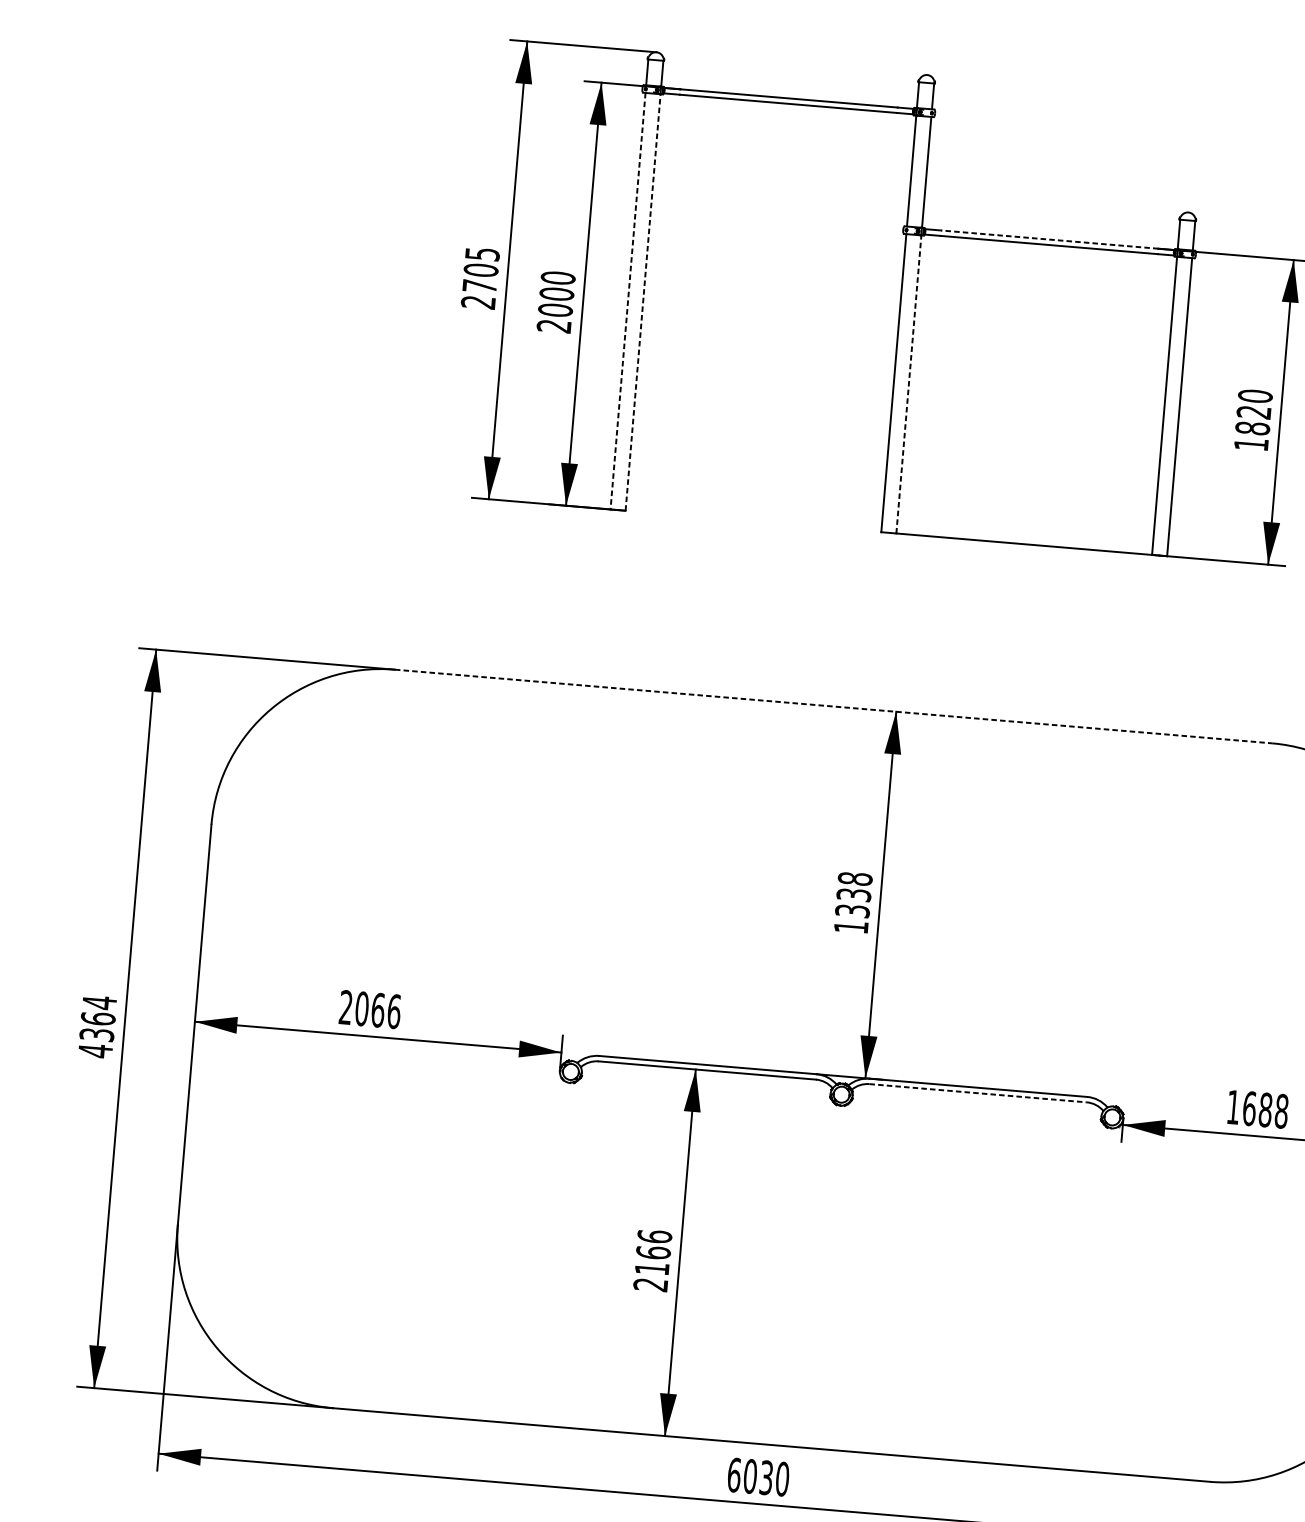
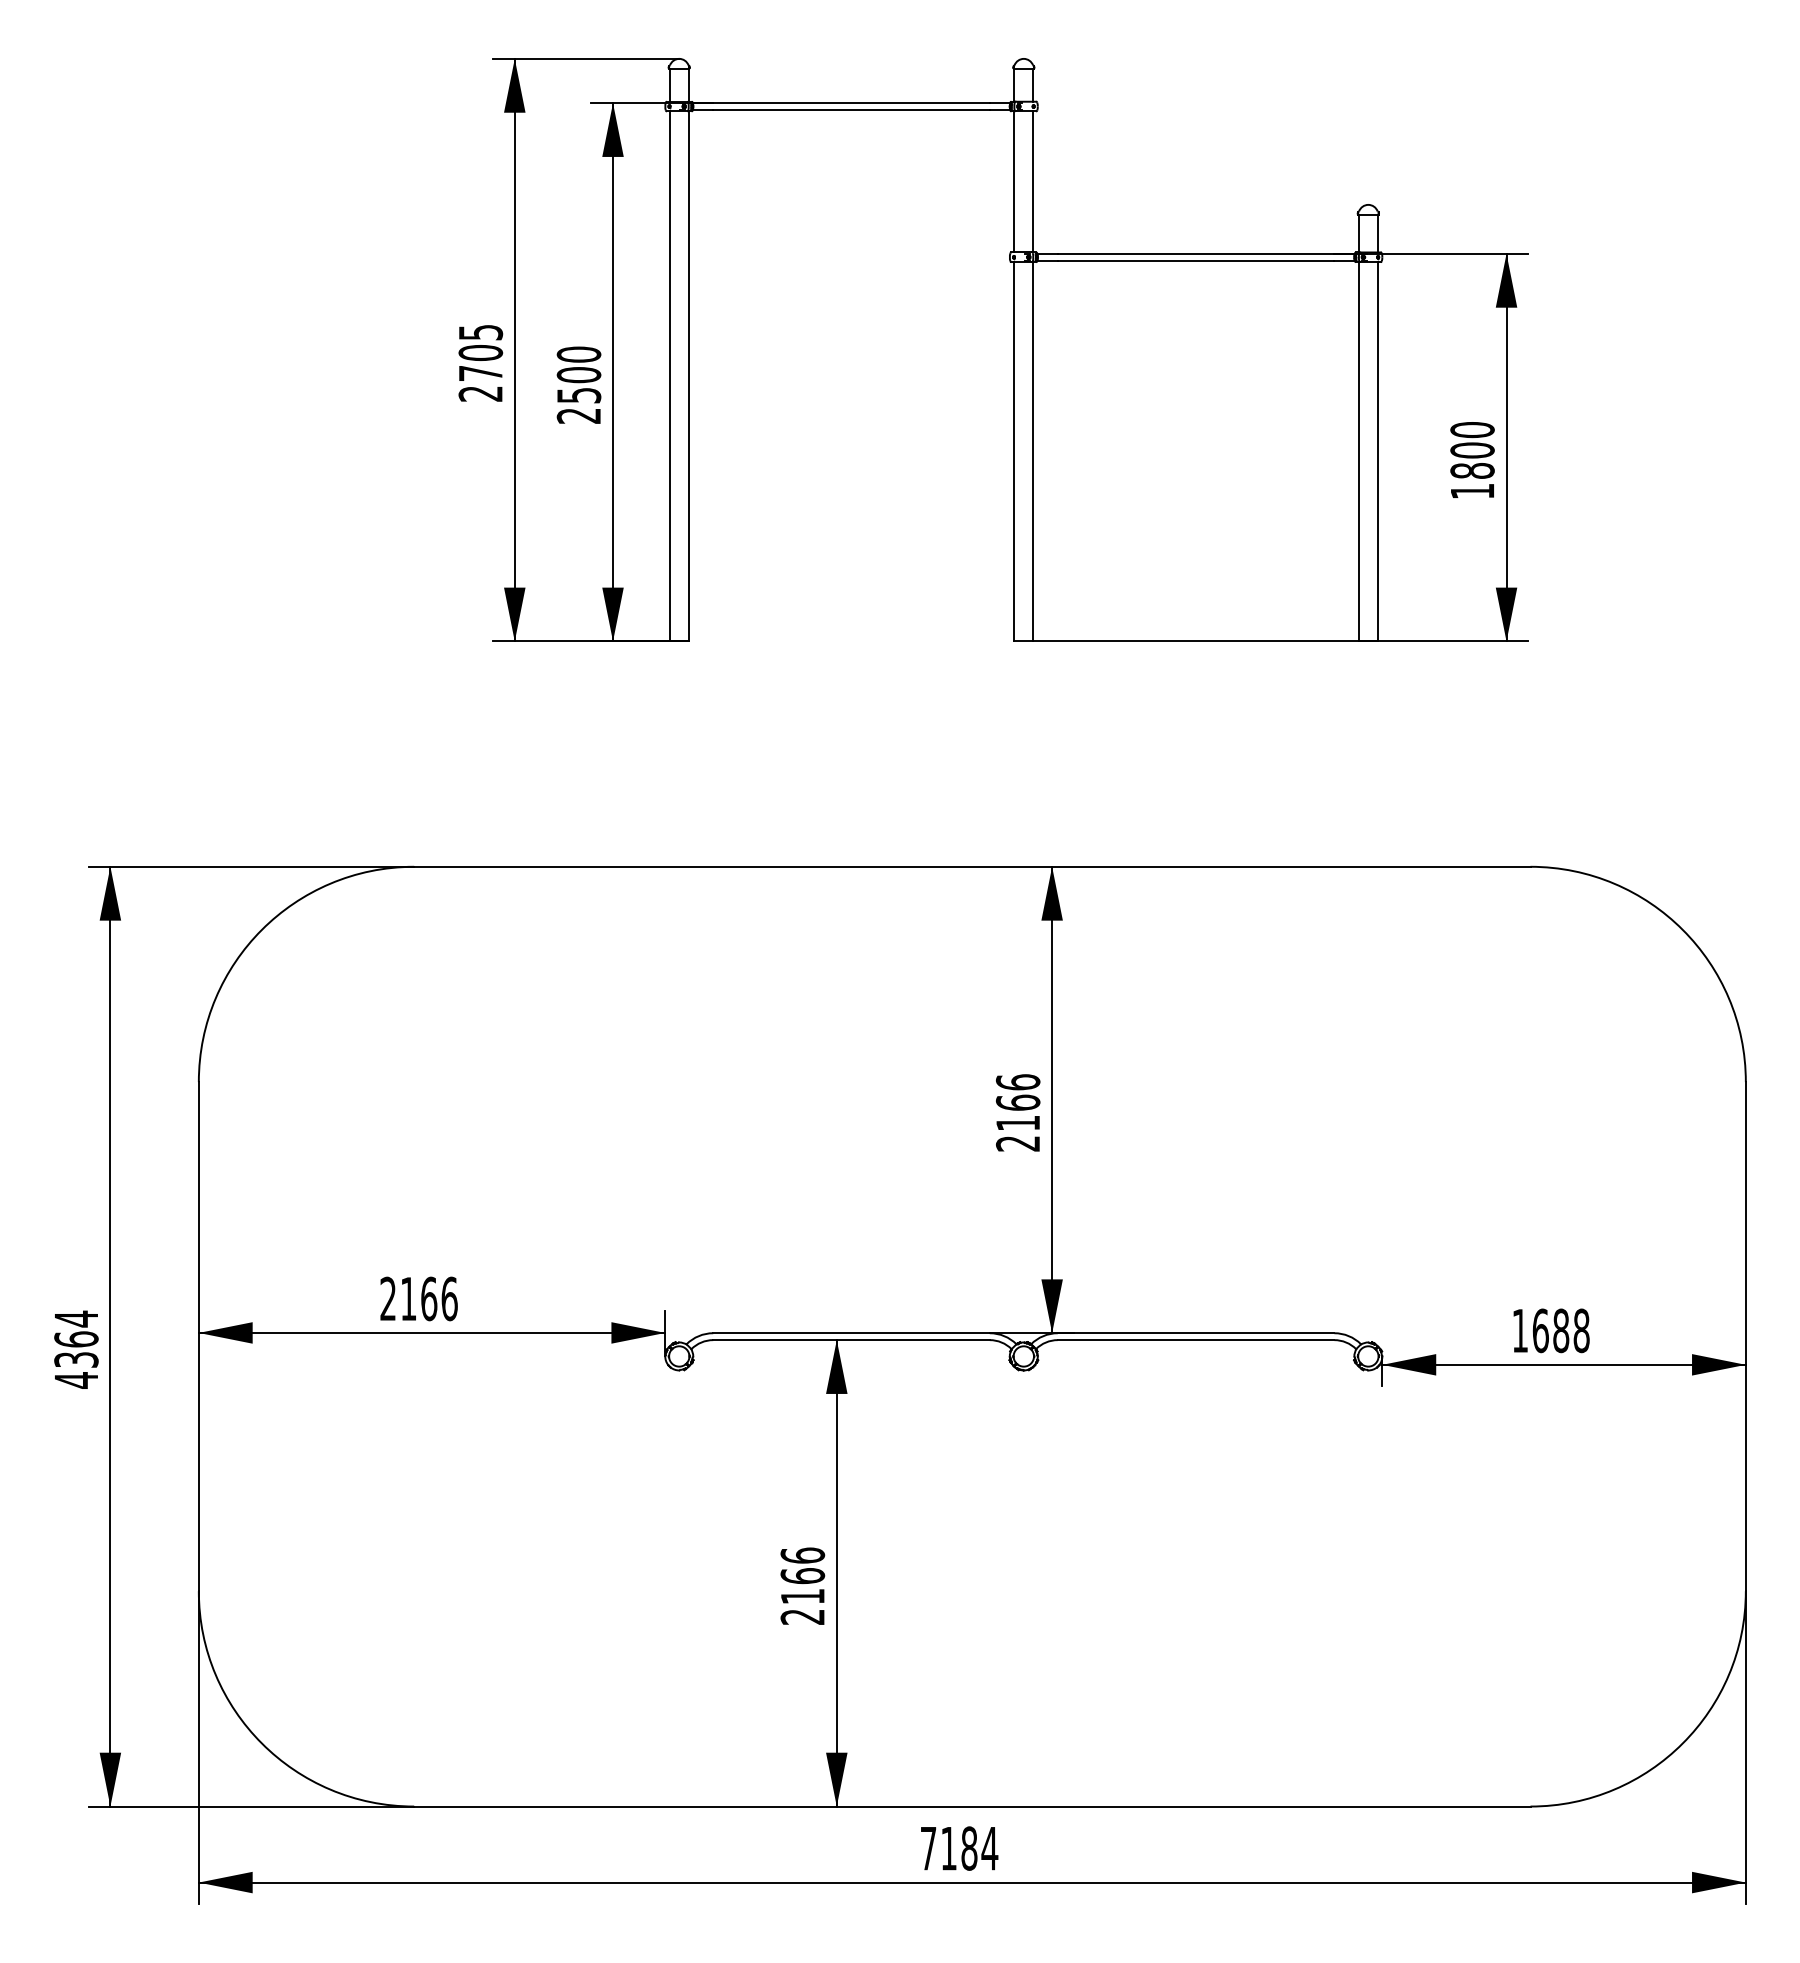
line: (1049, 239) -> (1195, 253), dashed -> solid
line: (627, 301) -> (669, 376), dashed -> solid
line: (642, 301) -> (688, 375), dashed -> solid
text: (555, 310) -> (578, 395), 2000 -> 2500
line: (908, 384) -> (1033, 451), dashed -> solid
text: (1254, 412) -> (1472, 450), 1820 -> 1800
line: (833, 706) -> (972, 866), dashed -> solid
text: (852, 902) -> (1017, 1112), 1338 -> 2166
text: (361, 1008) -> (408, 1298), 2066 -> 2166
line: (978, 1093) -> (1196, 1340), dashed -> solid
text: (758, 1477) -> (959, 1848), 6030 -> 7184

